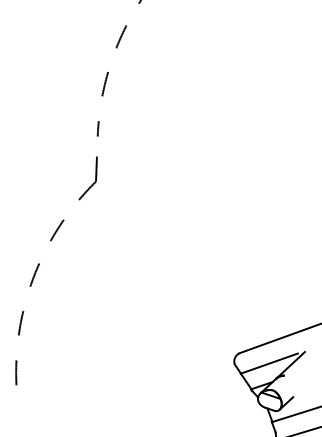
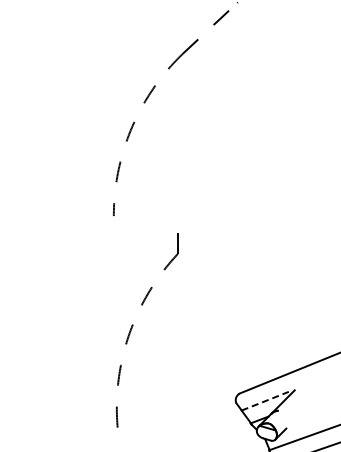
part: (39, 265) -> (133, 326), moved
line: (269, 363) -> (265, 401), solid -> dashed

